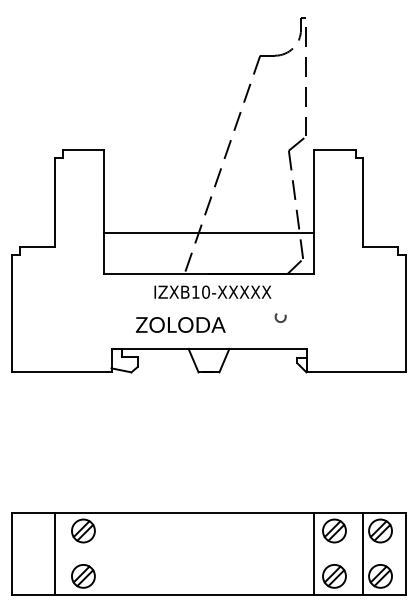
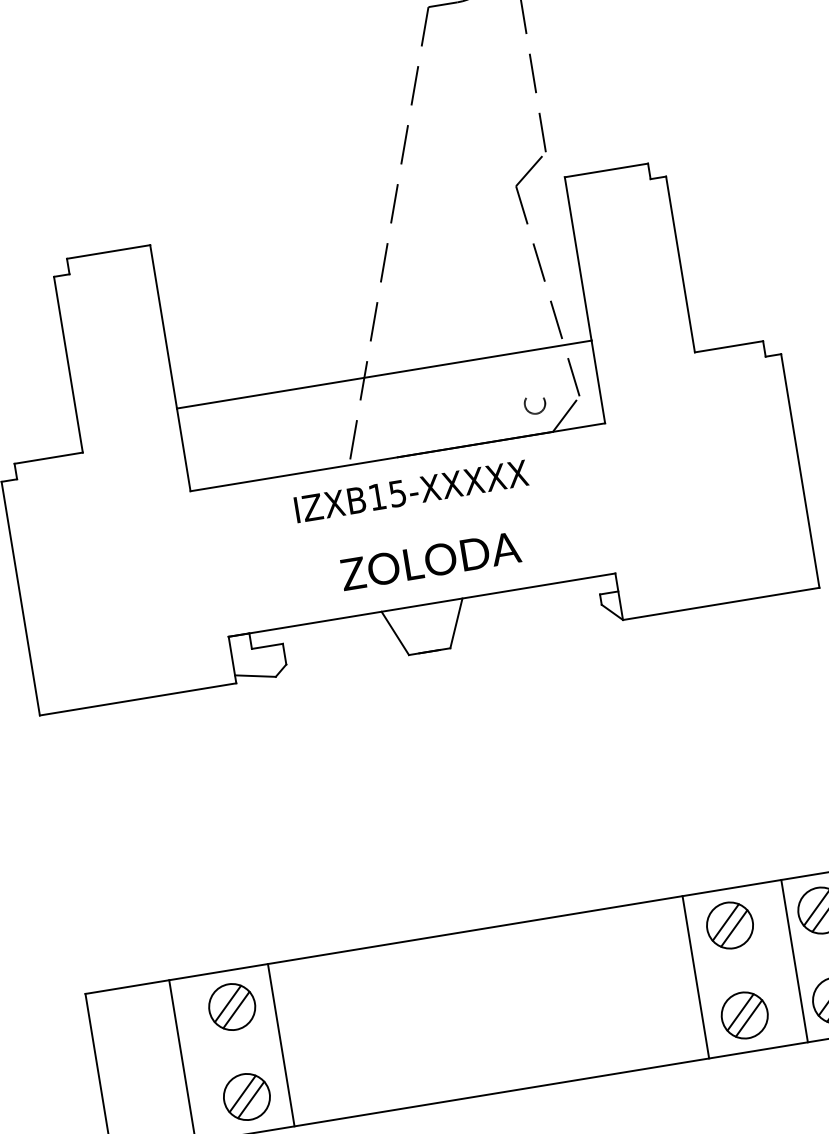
text: (206, 291) -> (398, 492), IZXB10-XXXXX -> IZXB15-XXXXX
circle: (280, 317) -> (534, 404), moved
text: (180, 324) -> (429, 560), moved
line: (104, 553) -> (281, 1044), added

